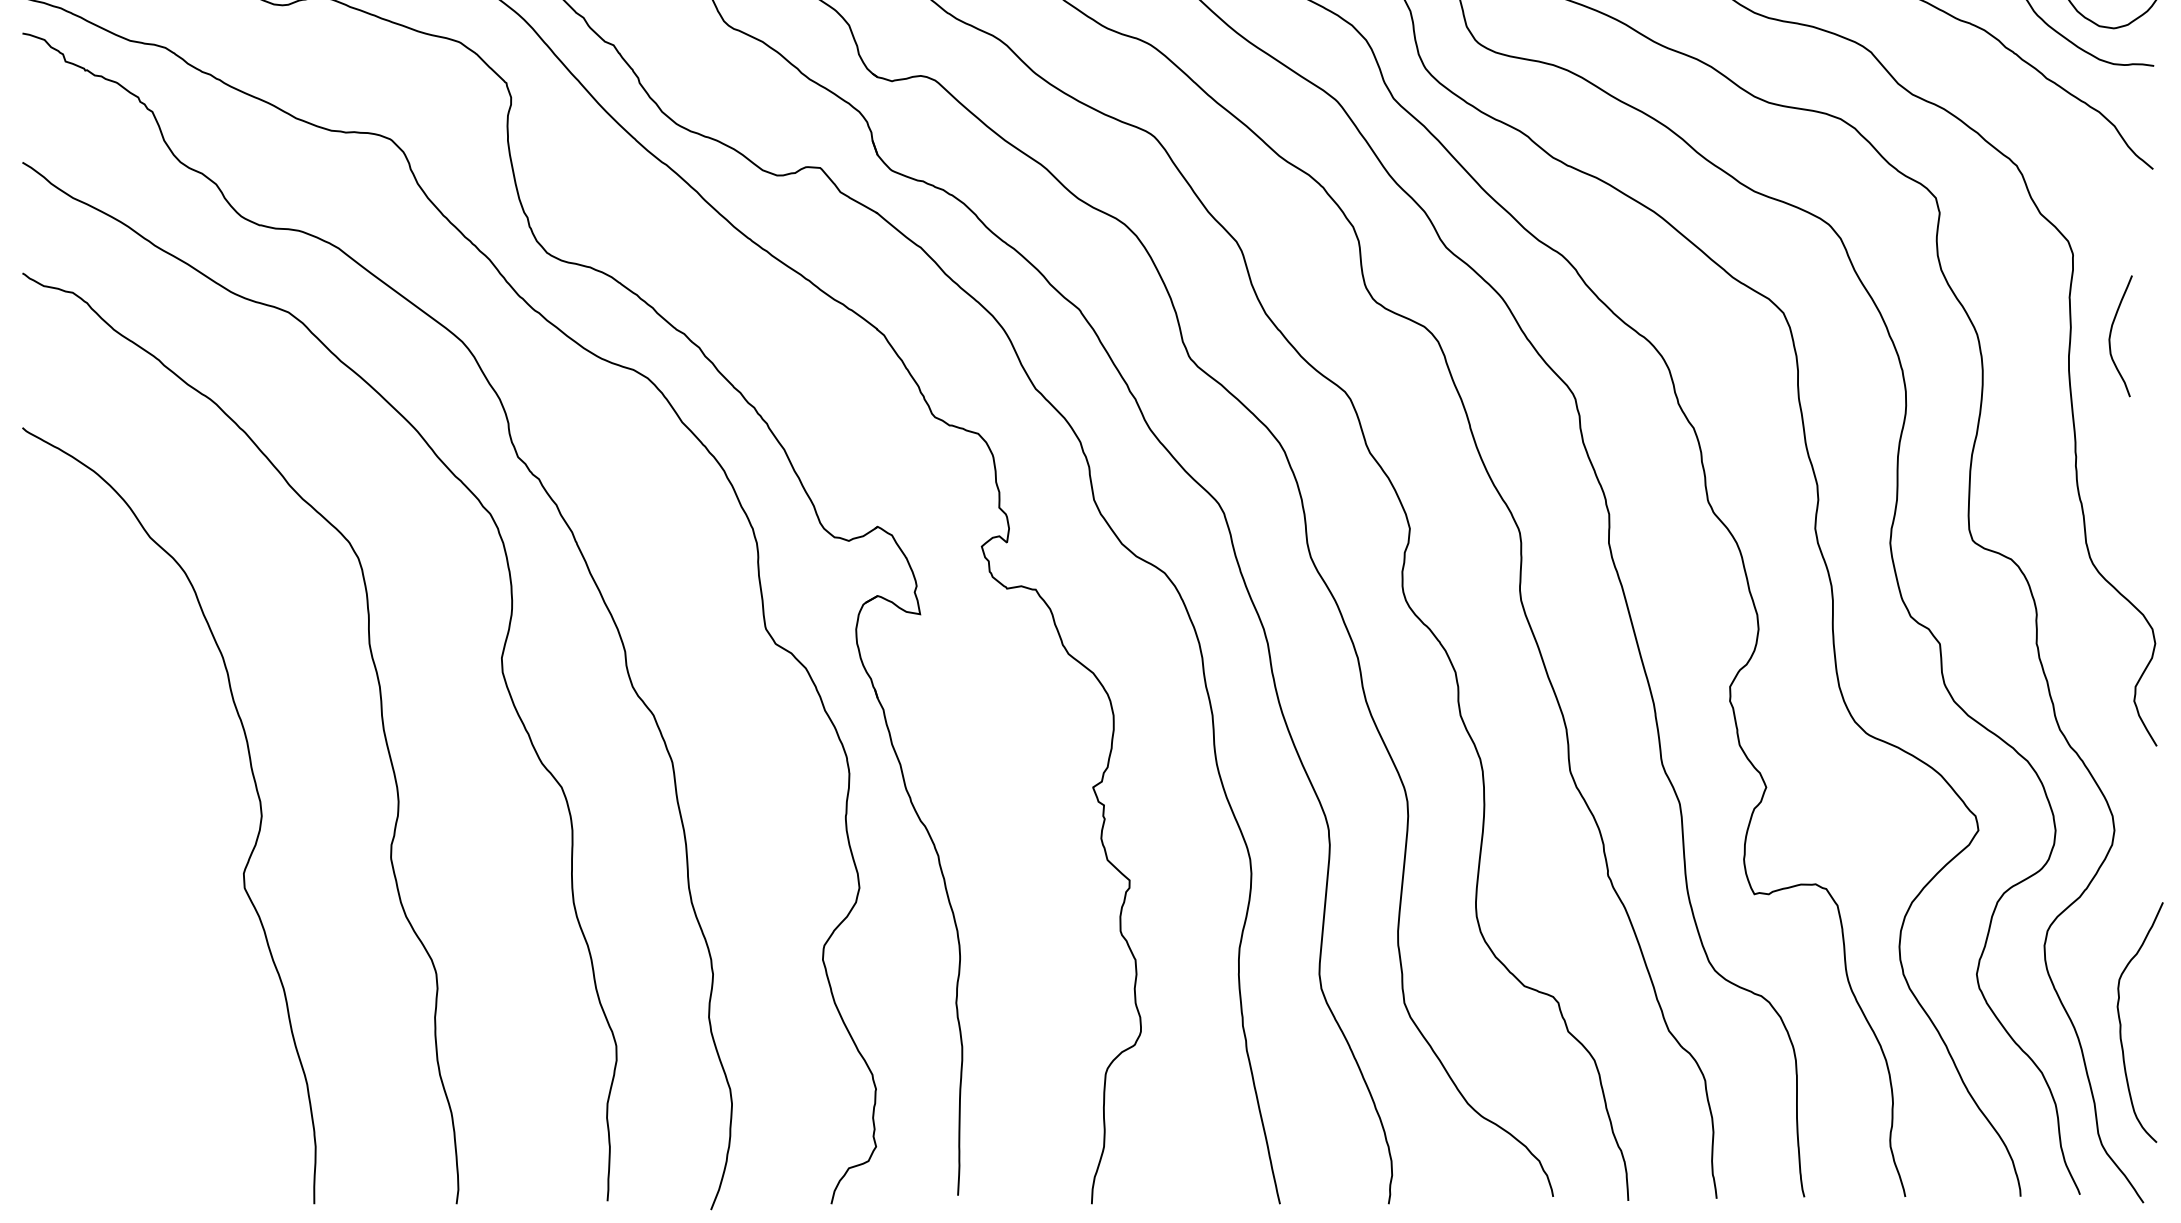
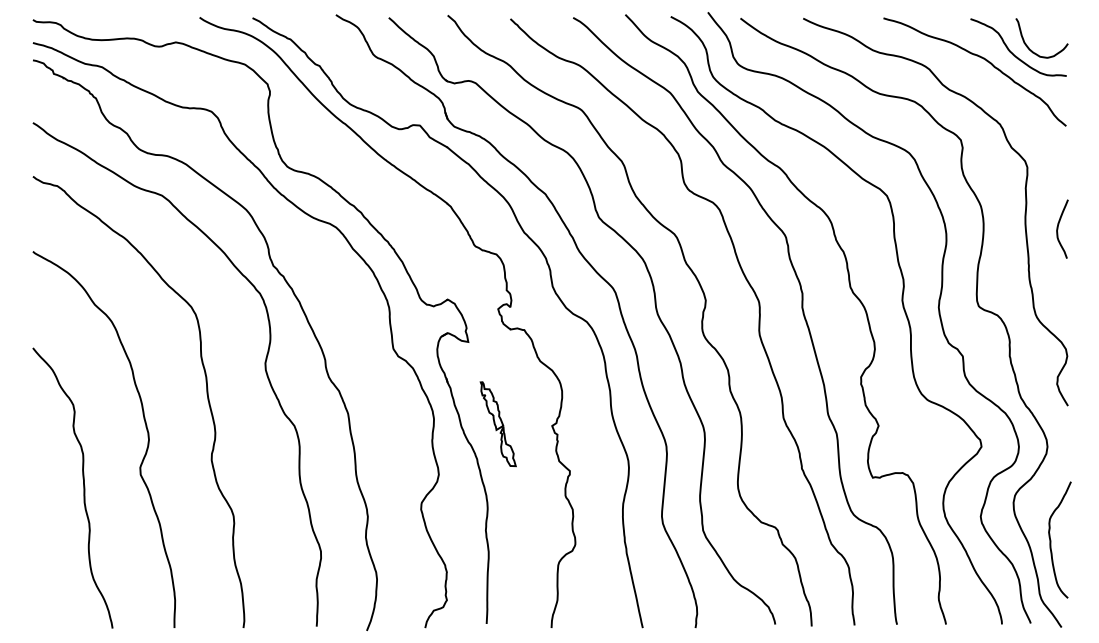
curve: (2112, 334) -> (1058, 228), moved
part: (980, 784) -> (497, 424), added
curve: (126, 914) -> (83, 487), added

